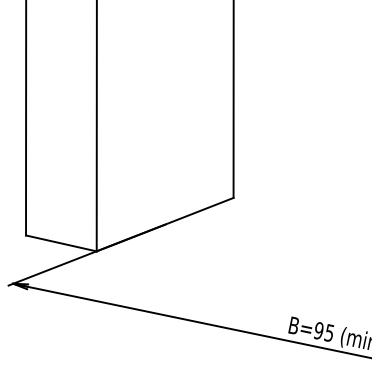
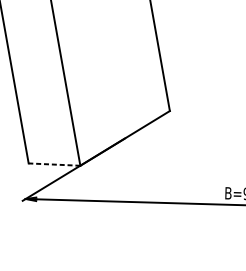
line: (60, 243) -> (53, 164), solid -> dashed

